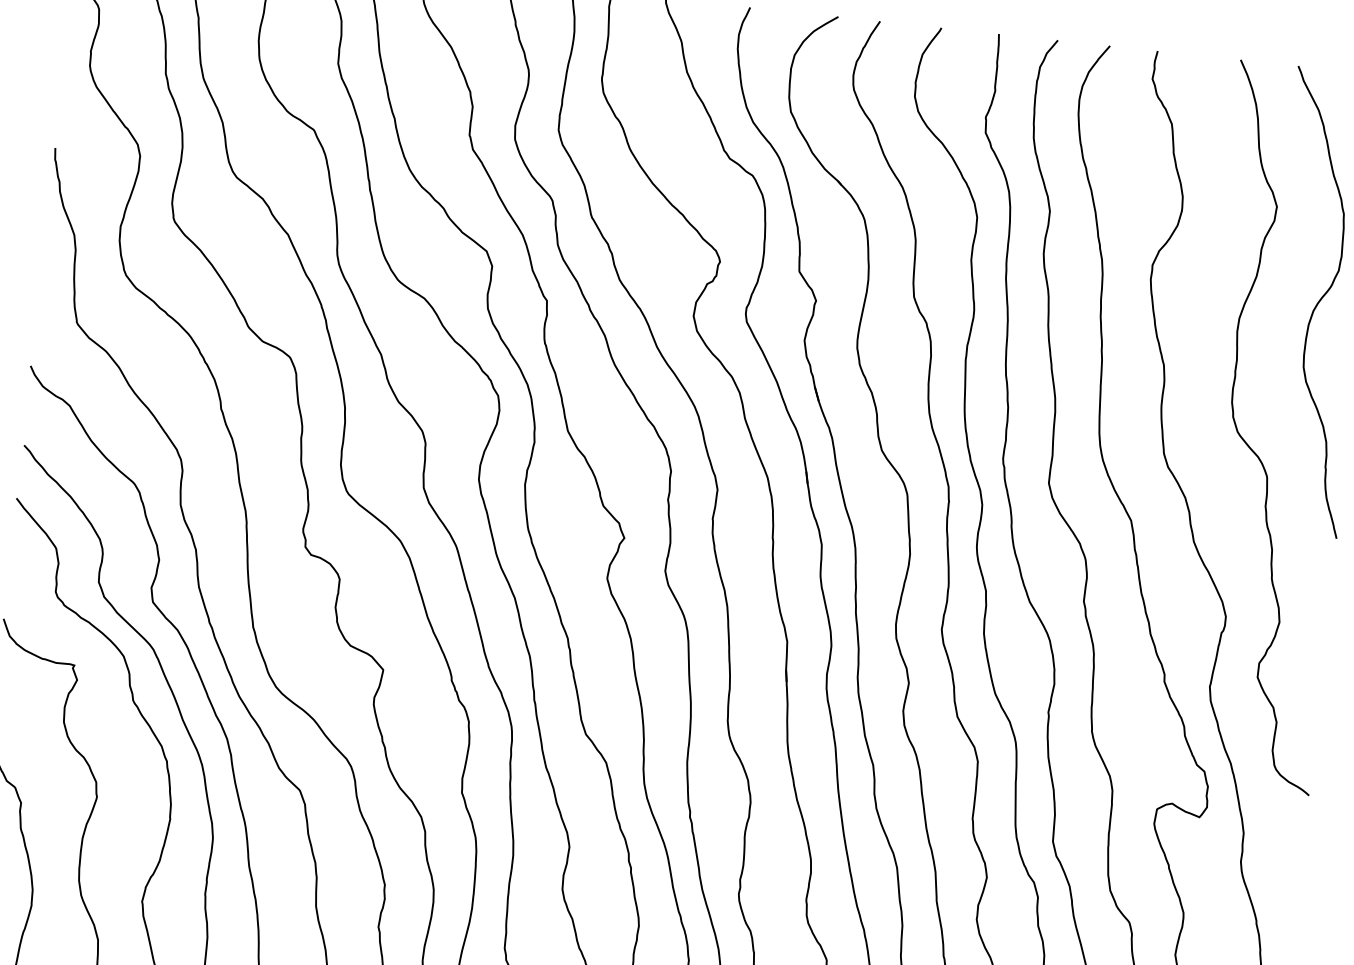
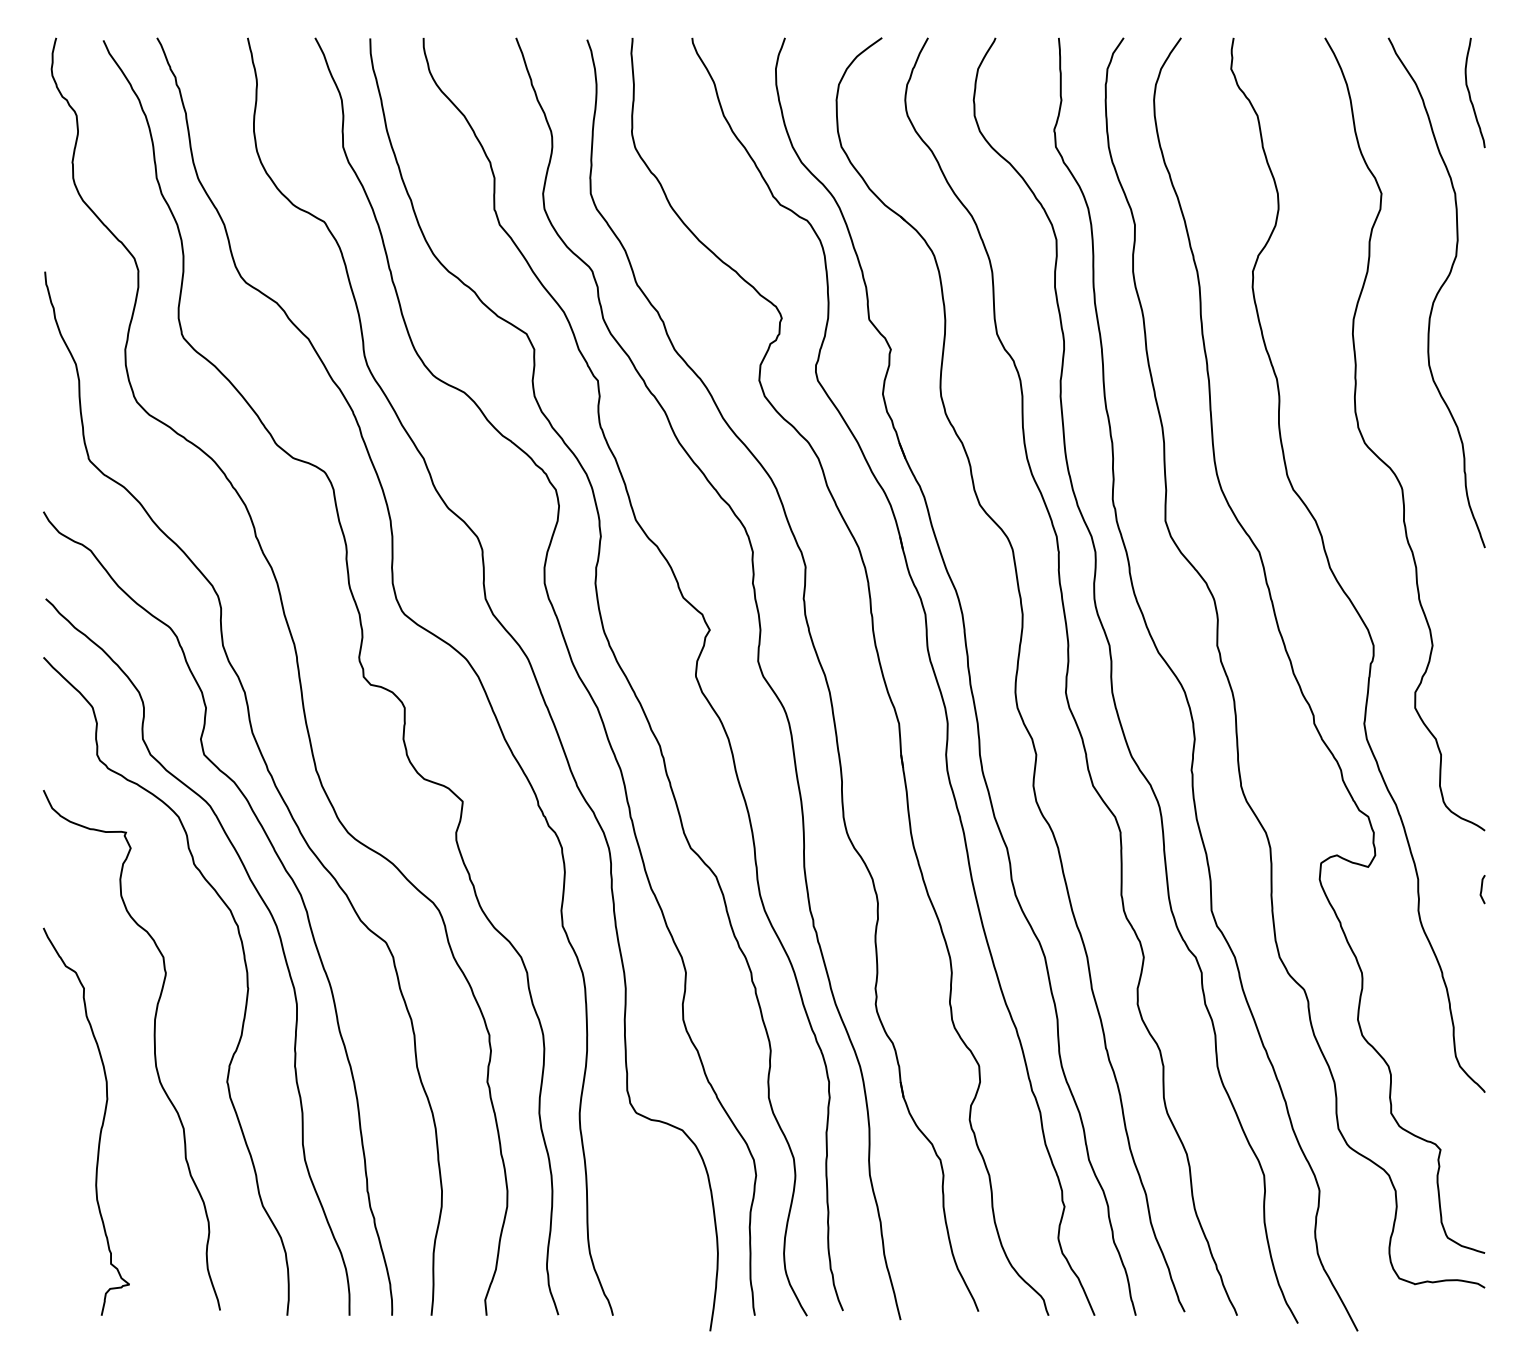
curve: (1301, 848) -> (1482, 889), added

